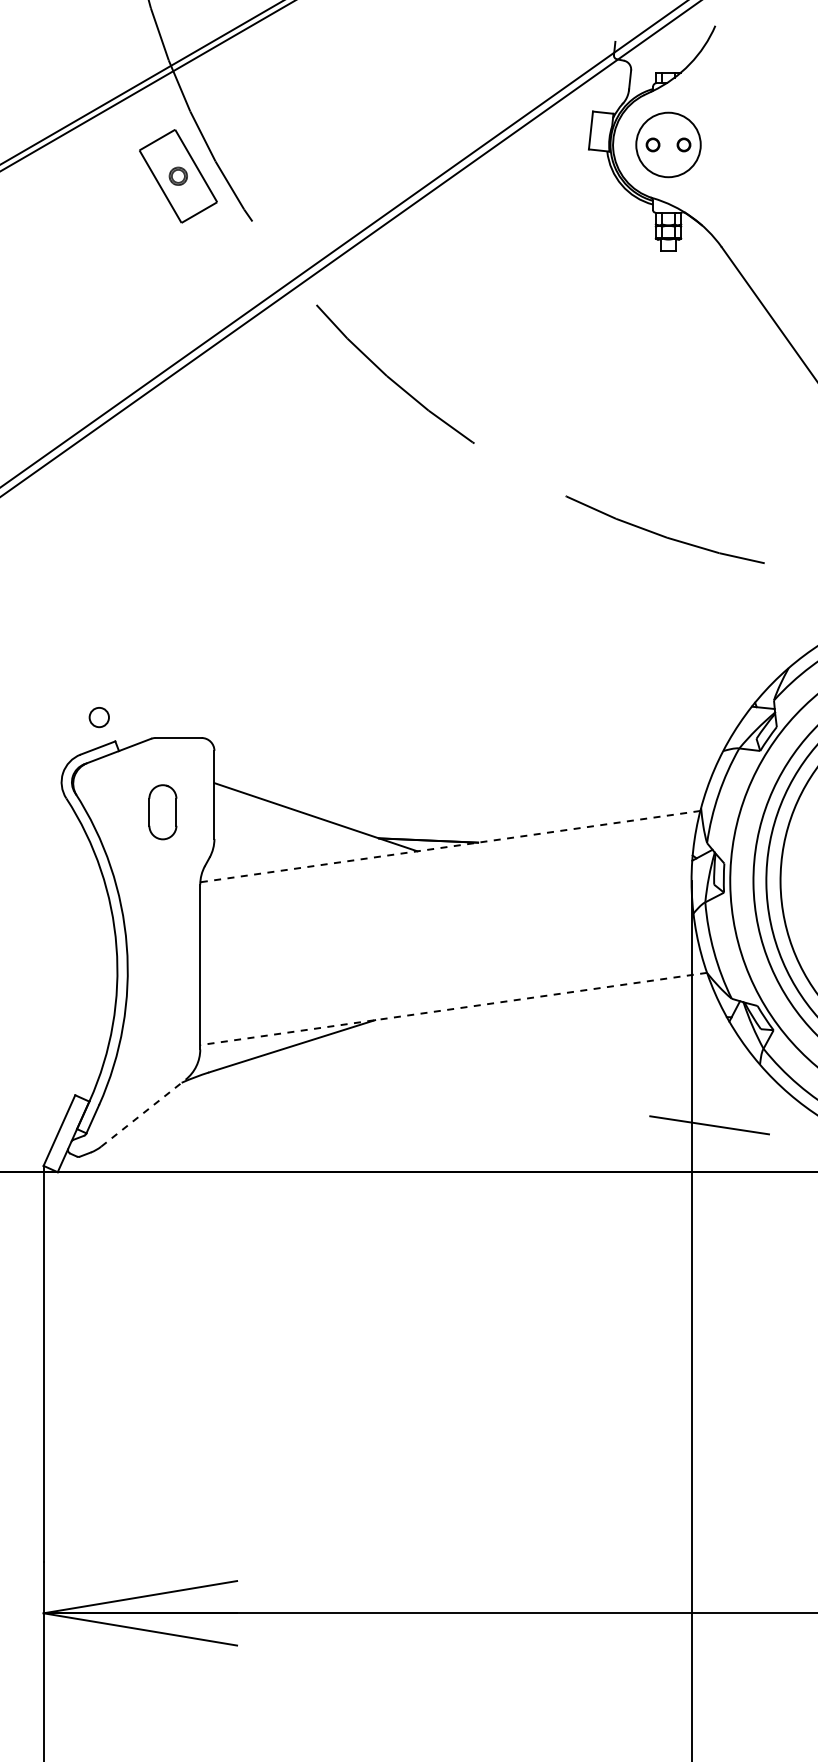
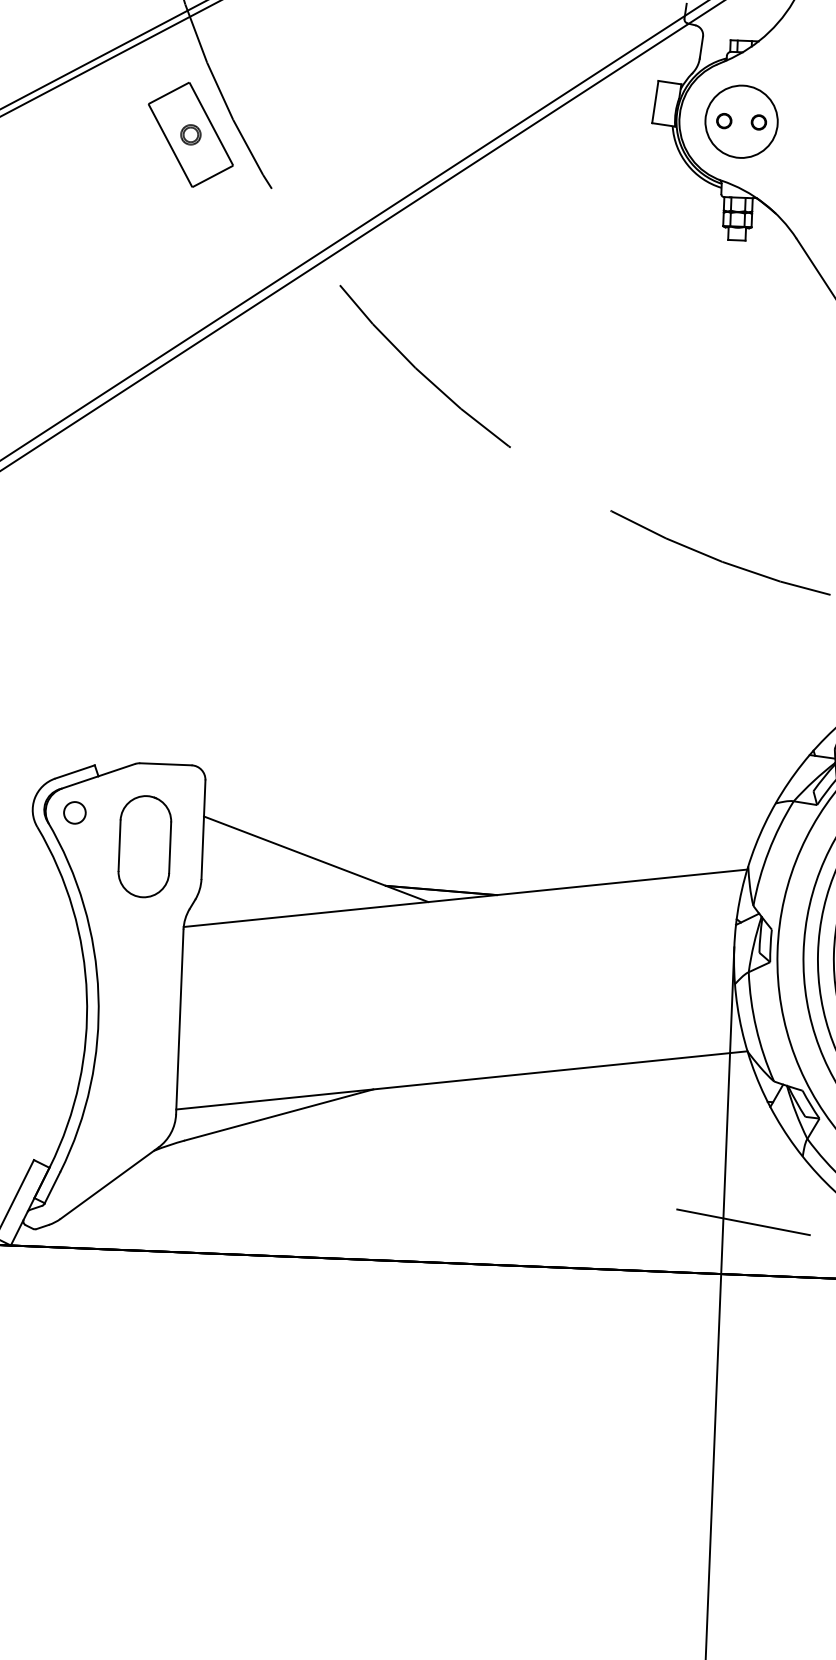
circle: (98, 717) -> (73, 812), moved
part: (162, 812) -> (144, 847), size x1.67
line: (450, 846) -> (465, 898), dashed -> solid
line: (453, 1008) -> (461, 1079), dashed -> solid
line: (143, 1113) -> (109, 1183), dashed -> solid

